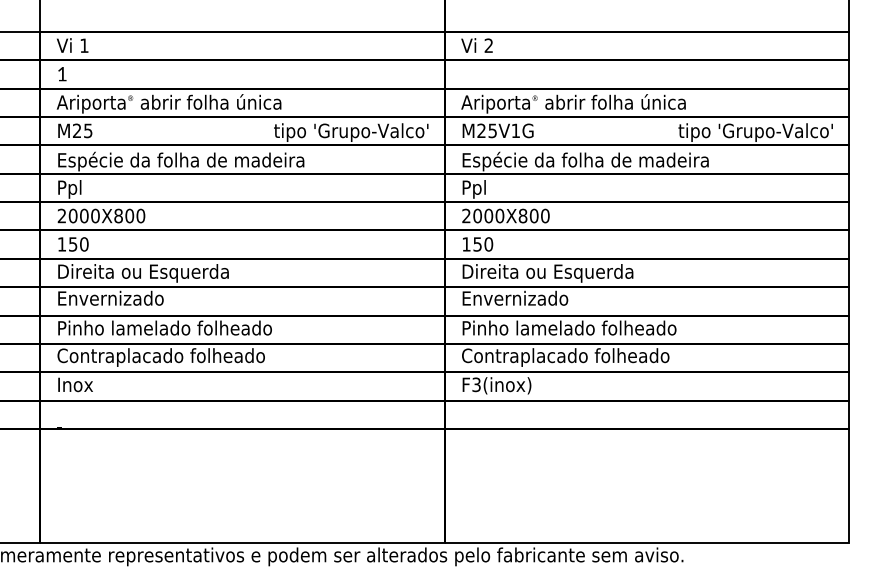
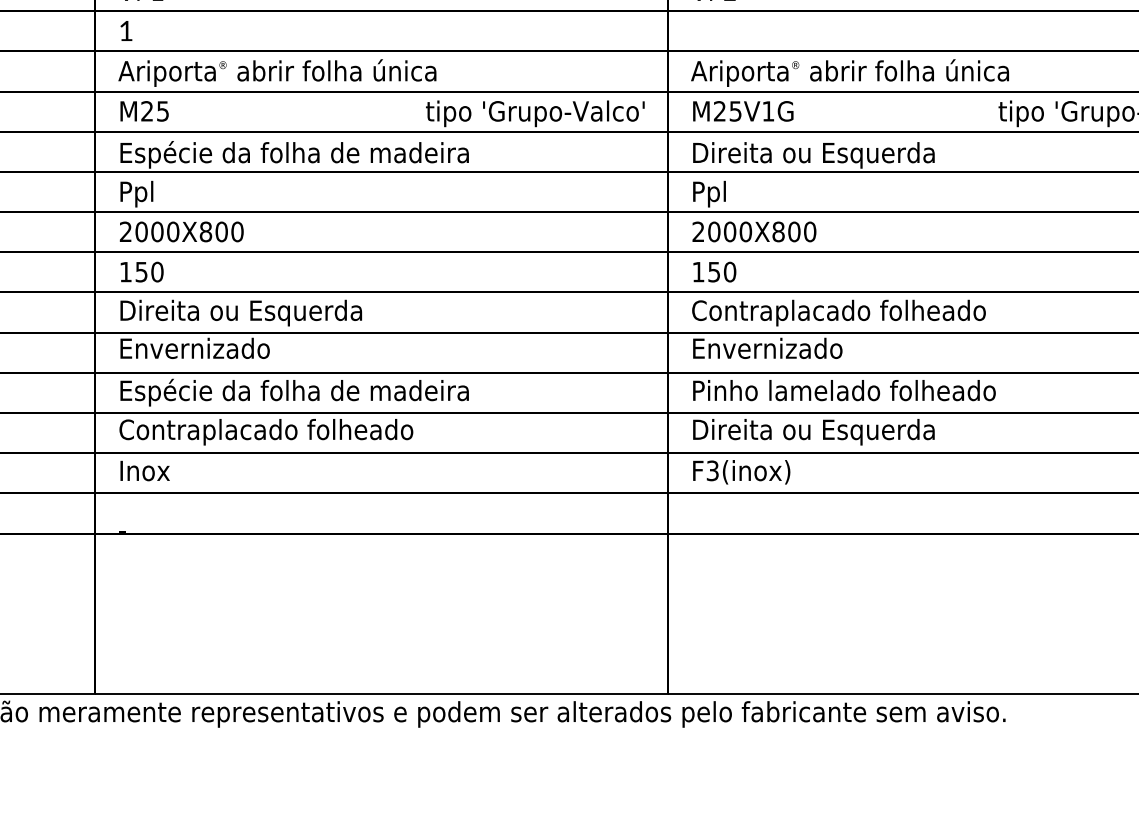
text: (586, 161) -> (868, 154), Espécie da folha de madeira -> Direita ou Esquerda
text: (565, 273) -> (838, 313), Direita ou Esquerda -> Contraplacado folheado
text: (182, 329) -> (296, 392), Pinho lamelado folheado -> Espécie da folha de madeira
text: (565, 357) -> (838, 432), Contraplacado folheado -> Direita ou Esquerda

